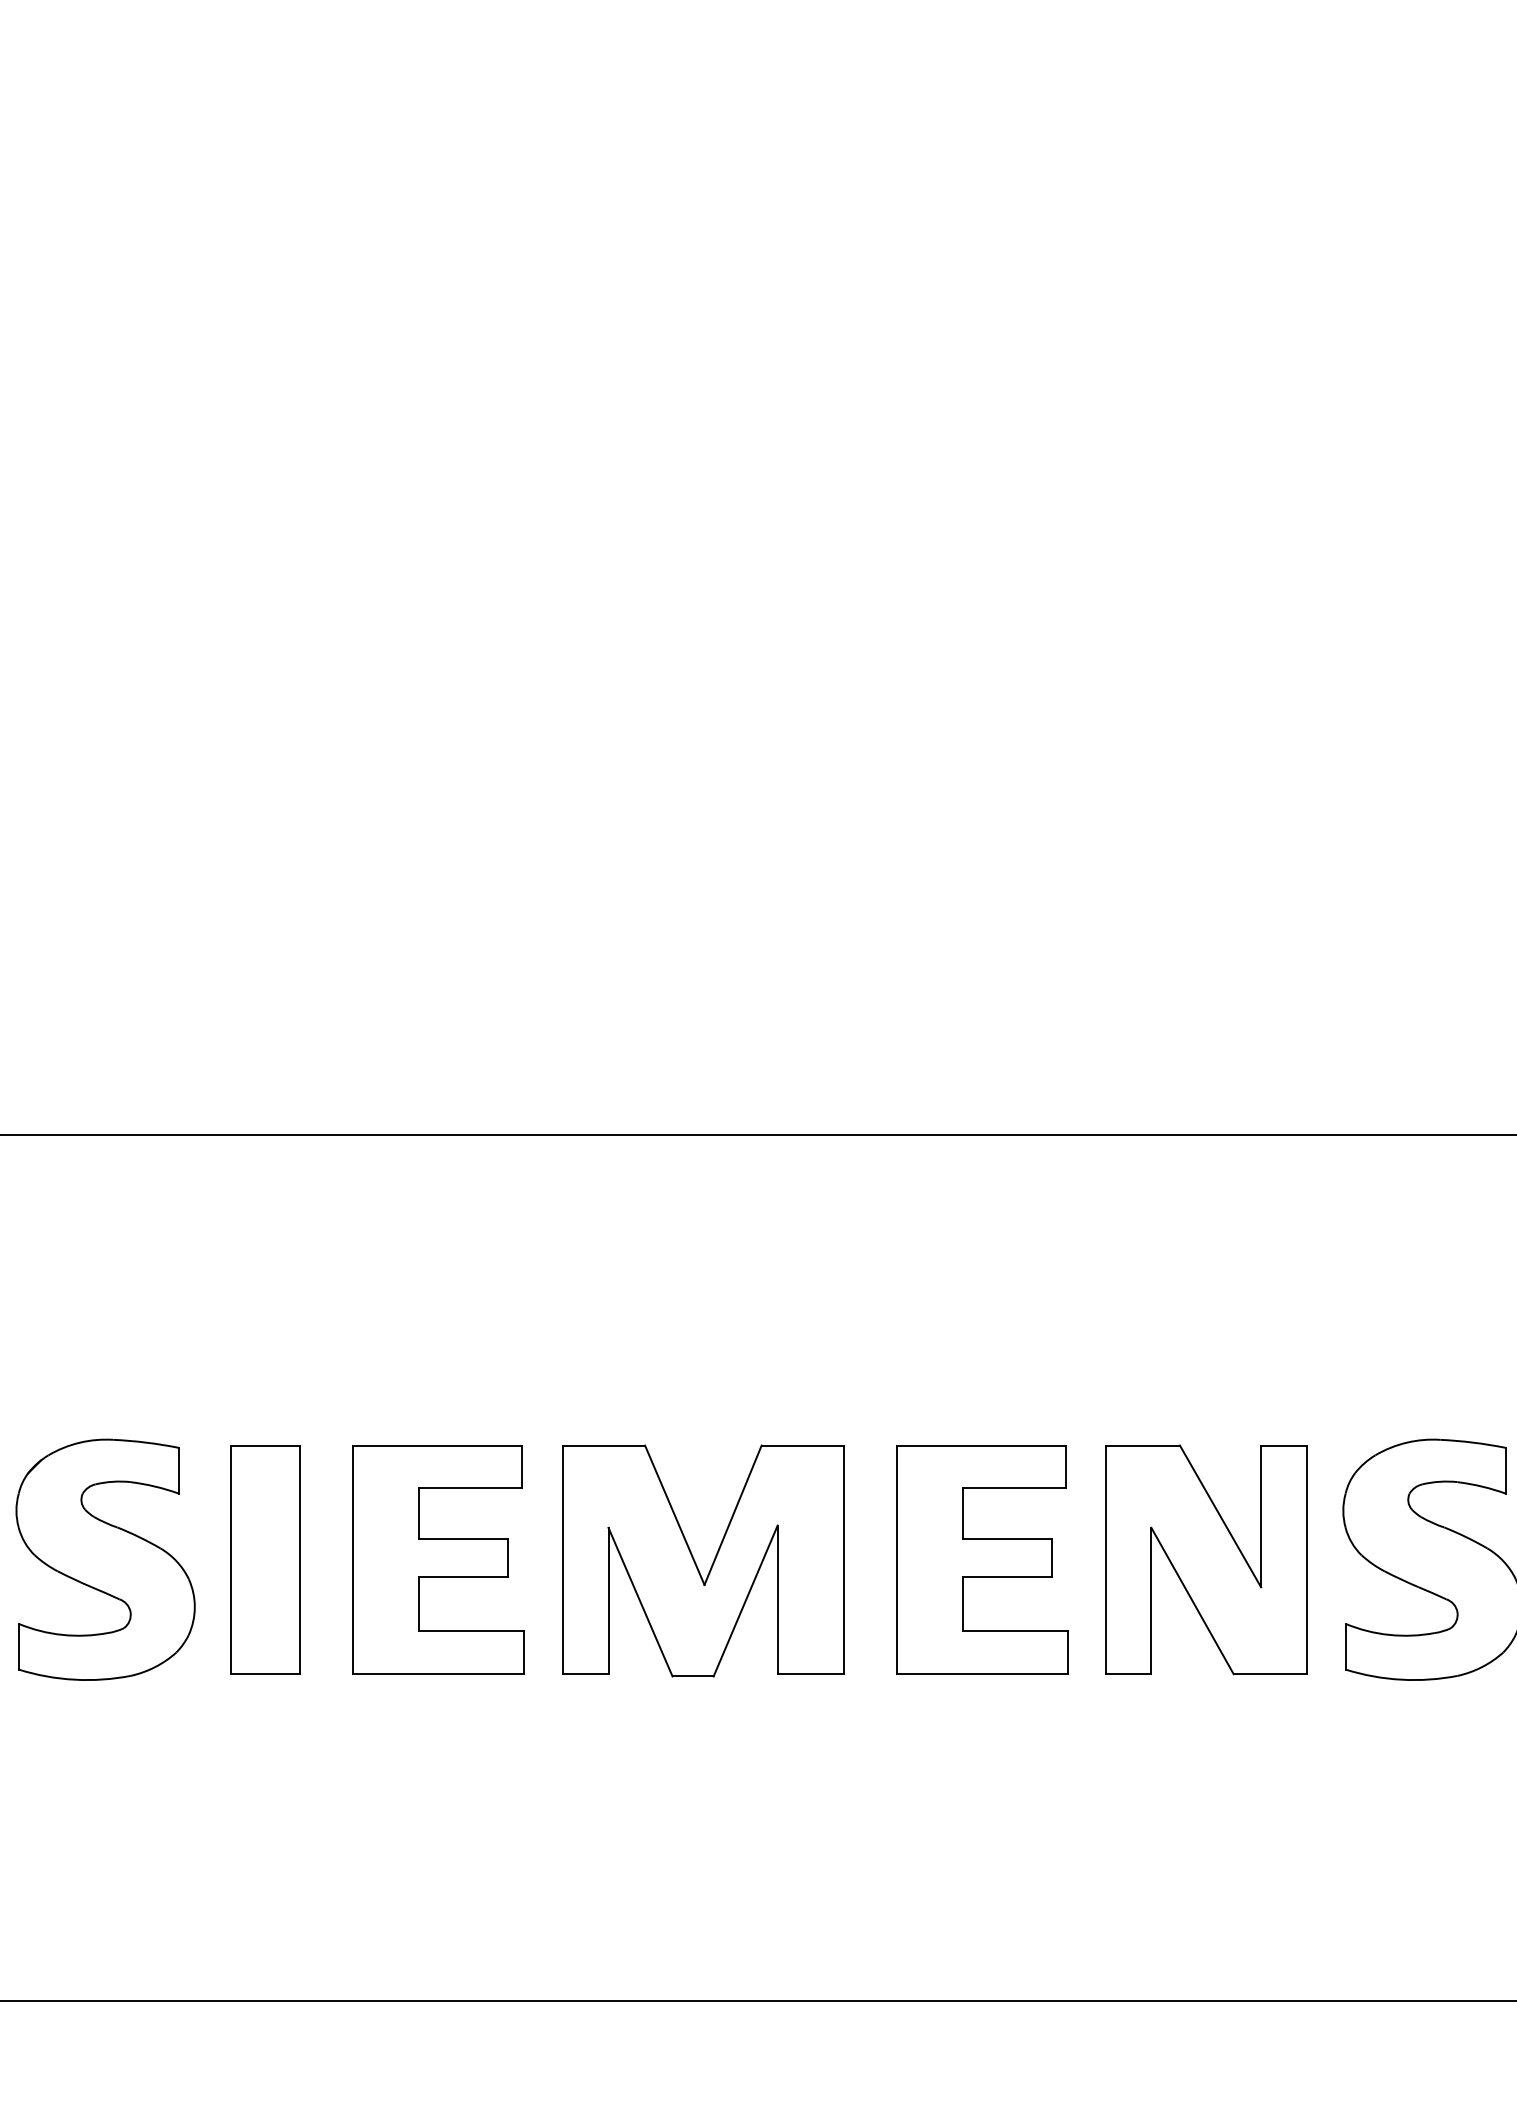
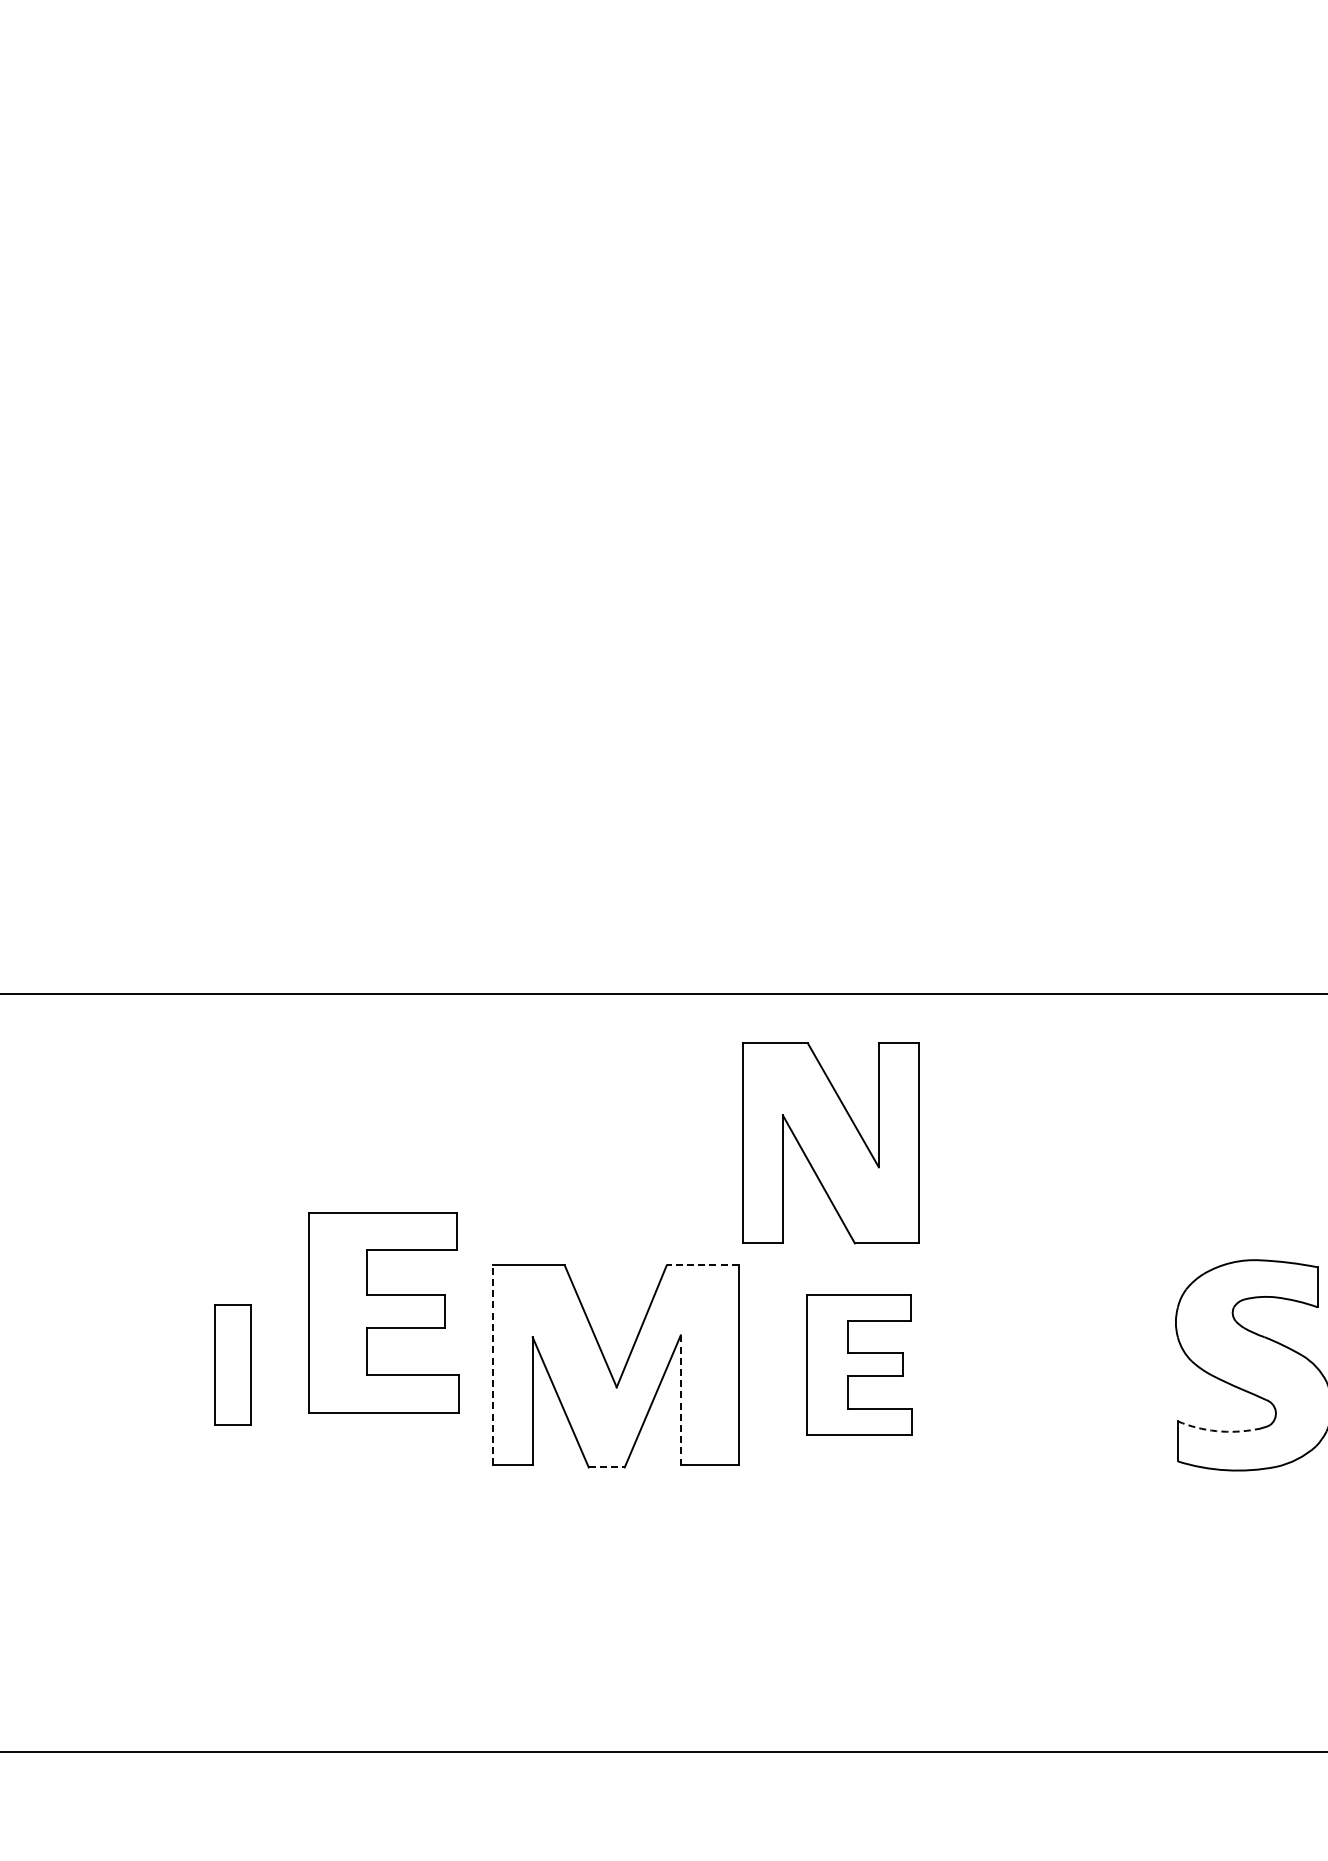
line: (802, 1445) -> (702, 1265), solid -> dashed
part: (265, 1558) -> (232, 1364), size x0.6
part: (438, 1558) -> (383, 1312), moved
line: (562, 1558) -> (492, 1364), solid -> dashed
part: (981, 1558) -> (859, 1364), size x0.7
part: (105, 1559) -> (92, 1365), removed
part: (1205, 1559) -> (830, 1143), moved
line: (777, 1599) -> (680, 1400), solid -> dashed
arc: (1389, 1635) -> (1216, 1431), solid -> dashed
line: (692, 1676) -> (606, 1467), solid -> dashed

